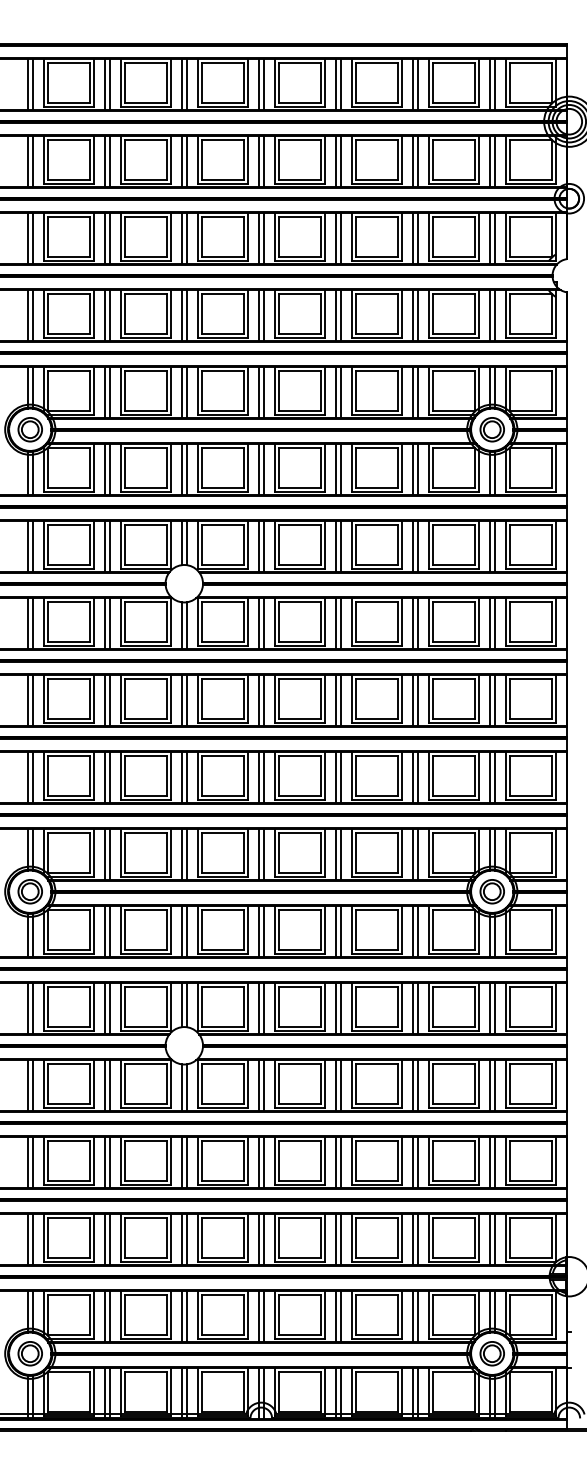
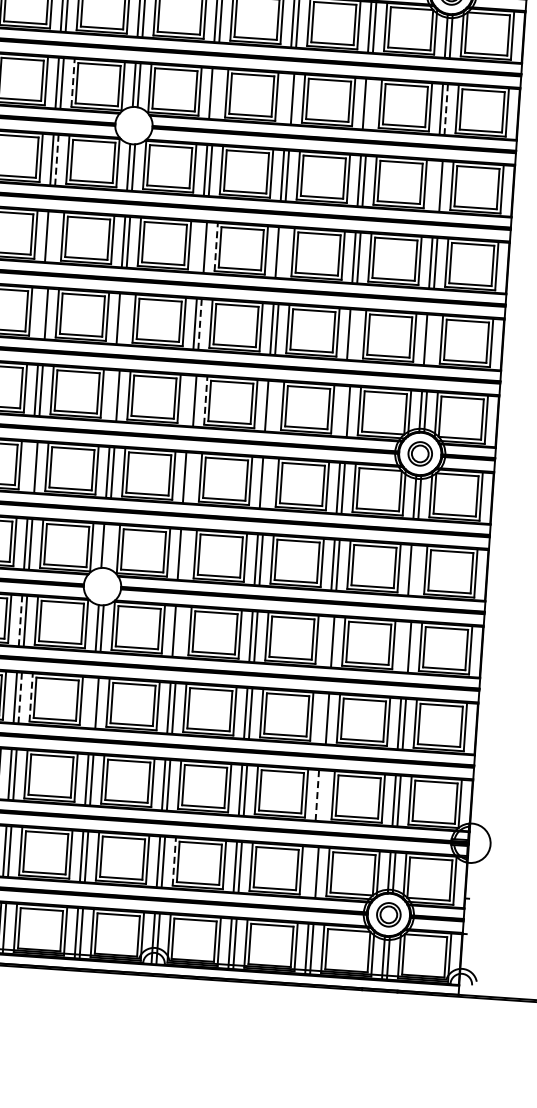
line: (120, 544) -> (72, 82), solid -> dashed
line: (263, 546) -> (215, 93), removed
line: (335, 546) -> (287, 98), removed
line: (417, 546) -> (369, 104), removed
line: (494, 547) -> (445, 110), solid -> dashed
line: (109, 623) -> (56, 160), solid -> dashed
line: (489, 623) -> (435, 186), removed
line: (274, 698) -> (216, 246), solid -> dashed
line: (109, 700) -> (51, 237), removed
line: (258, 700) -> (200, 247), removed
line: (340, 700) -> (281, 252), removed
line: (104, 777) -> (41, 313), removed
line: (186, 777) -> (122, 319), removed
line: (263, 777) -> (199, 324), solid -> dashed
line: (417, 777) -> (353, 334), removed
line: (494, 777) -> (430, 340), removed
line: (274, 852) -> (205, 399), solid -> dashed
line: (181, 854) -> (112, 395), removed
line: (258, 854) -> (189, 400), removed
line: (340, 854) -> (271, 406), removed
line: (412, 854) -> (343, 411), removed
line: (104, 931) -> (30, 467), removed
line: (263, 931) -> (189, 478), removed
line: (340, 931) -> (266, 483), removed
line: (186, 1005) -> (107, 546), removed
line: (263, 1008) -> (184, 554), removed
line: (494, 1008) -> (414, 570), removed
line: (104, 1085) -> (20, 620), solid -> dashed
line: (263, 1085) -> (178, 631), removed
line: (412, 1085) -> (327, 641), removed
line: (489, 1085) -> (404, 647), removed
line: (120, 1160) -> (31, 696), solid -> dashed
line: (181, 1162) -> (91, 702), removed
line: (412, 1162) -> (322, 718), removed
line: (109, 1163) -> (19, 699), solid -> dashed
line: (417, 1239) -> (322, 795), removed
line: (412, 1240) -> (316, 796), solid -> dashed
line: (274, 1314) -> (174, 860), solid -> dashed
line: (412, 1316) -> (311, 872), removed

